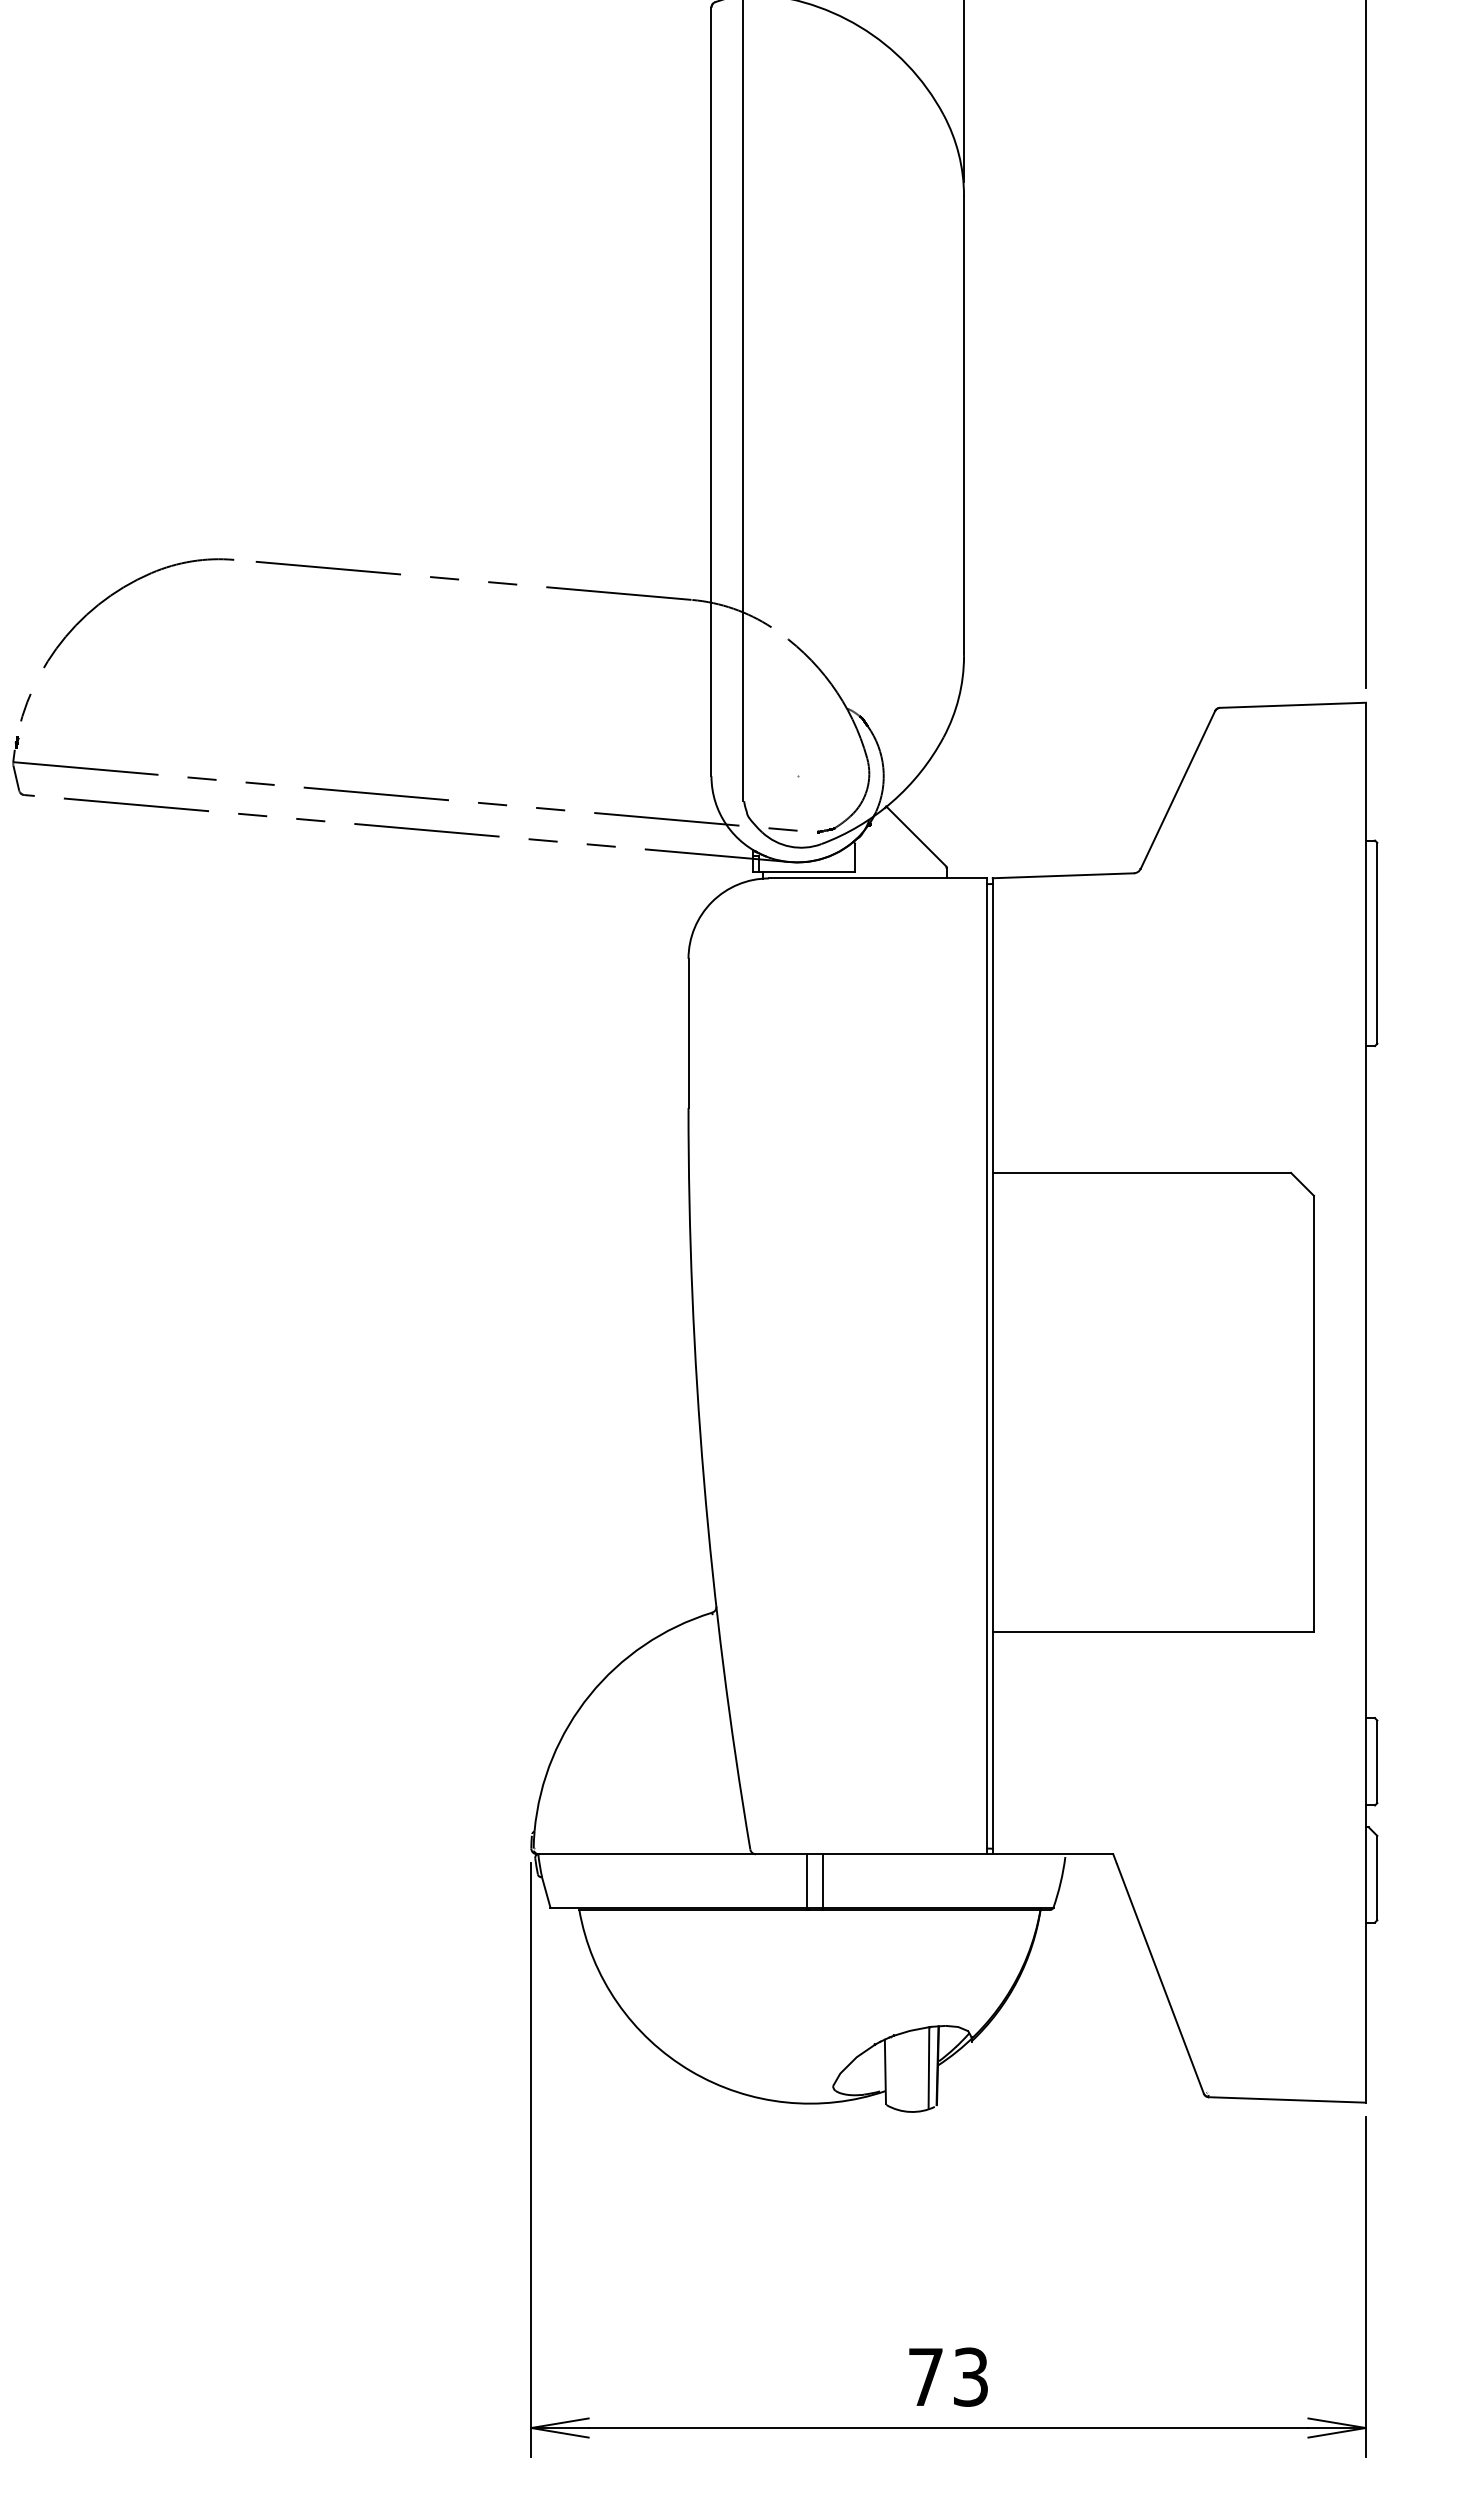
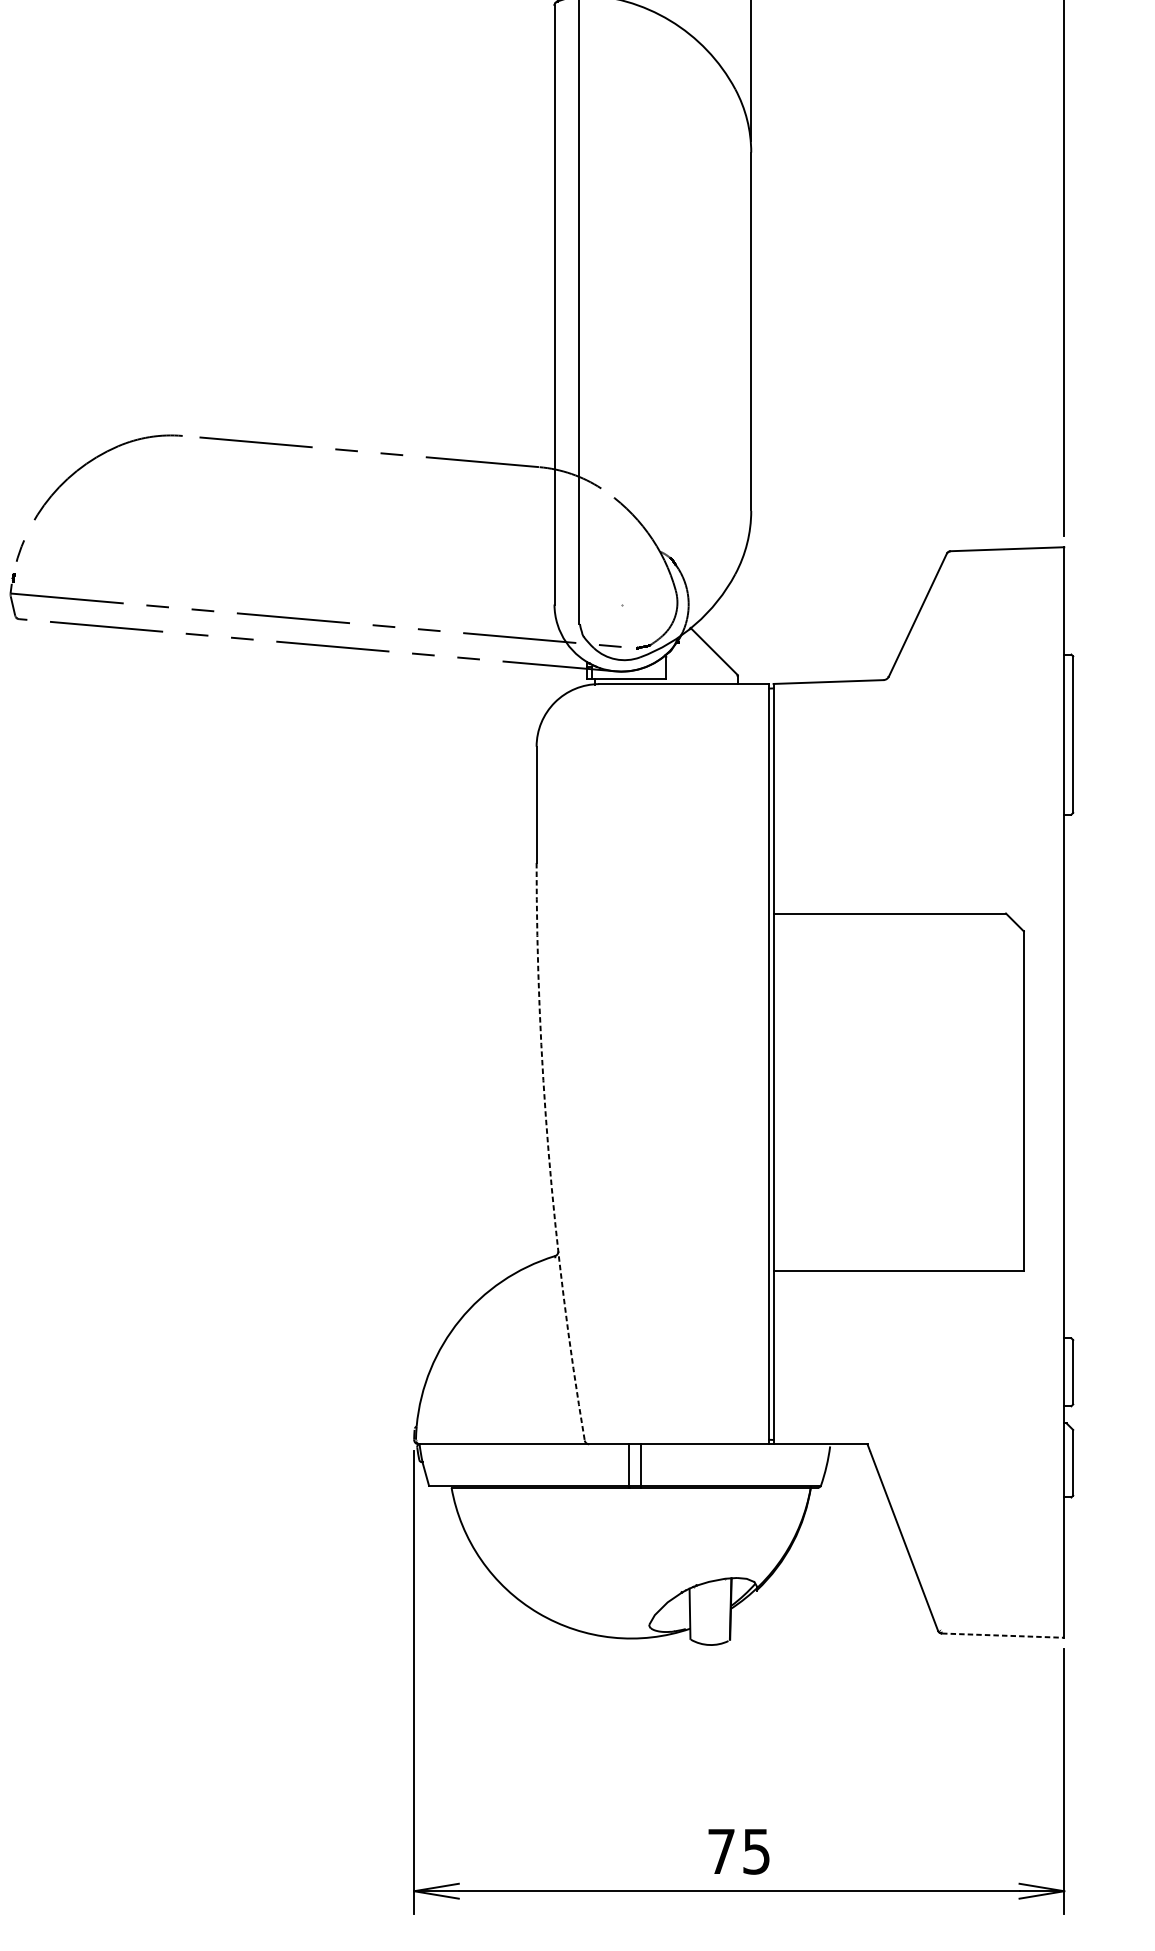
arc: (703, 1480) -> (548, 1153), solid -> dashed
line: (928, 2067) -> (723, 1610), removed
line: (1287, 2099) -> (1003, 1635), solid -> dashed
text: (970, 2376) -> (756, 1851), 73 -> 75

